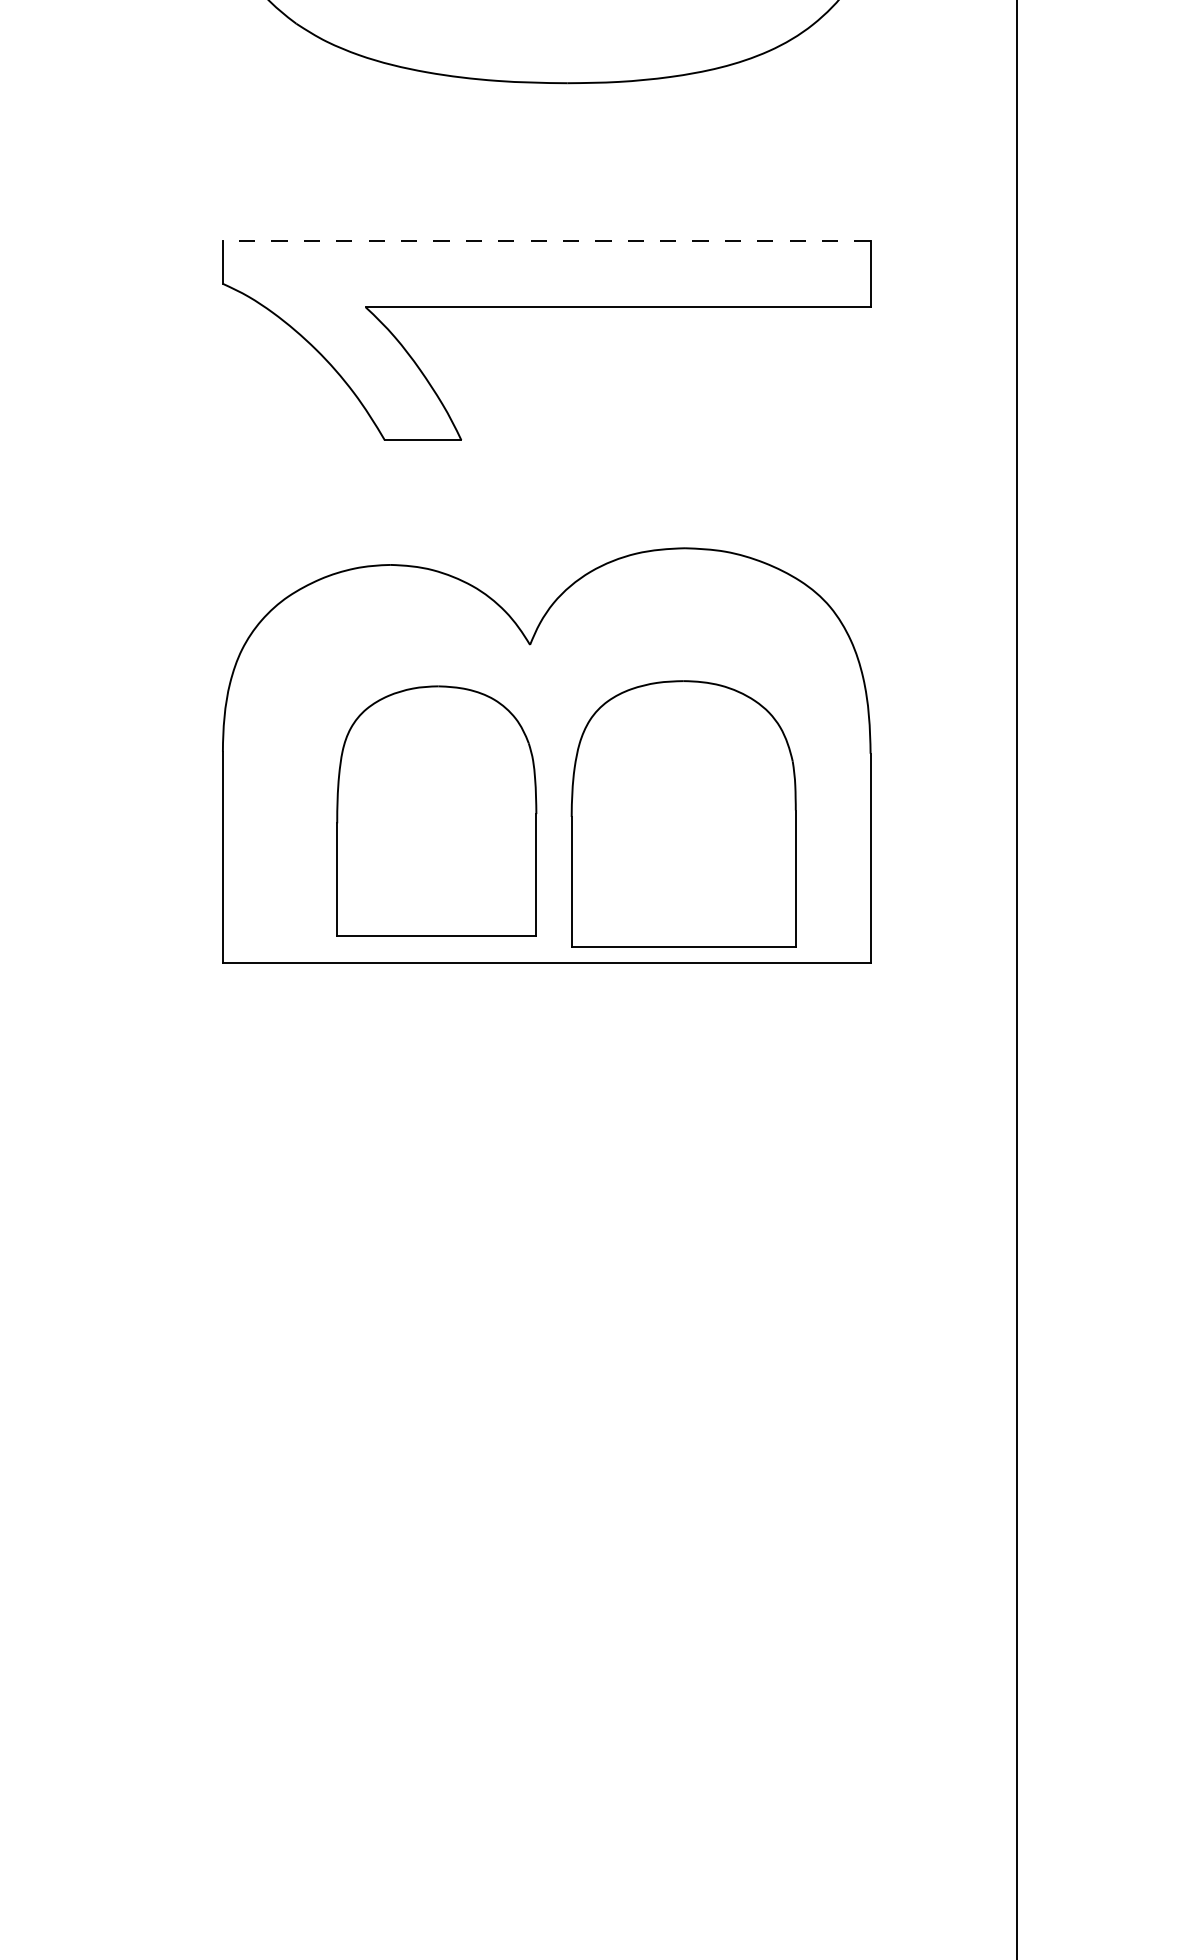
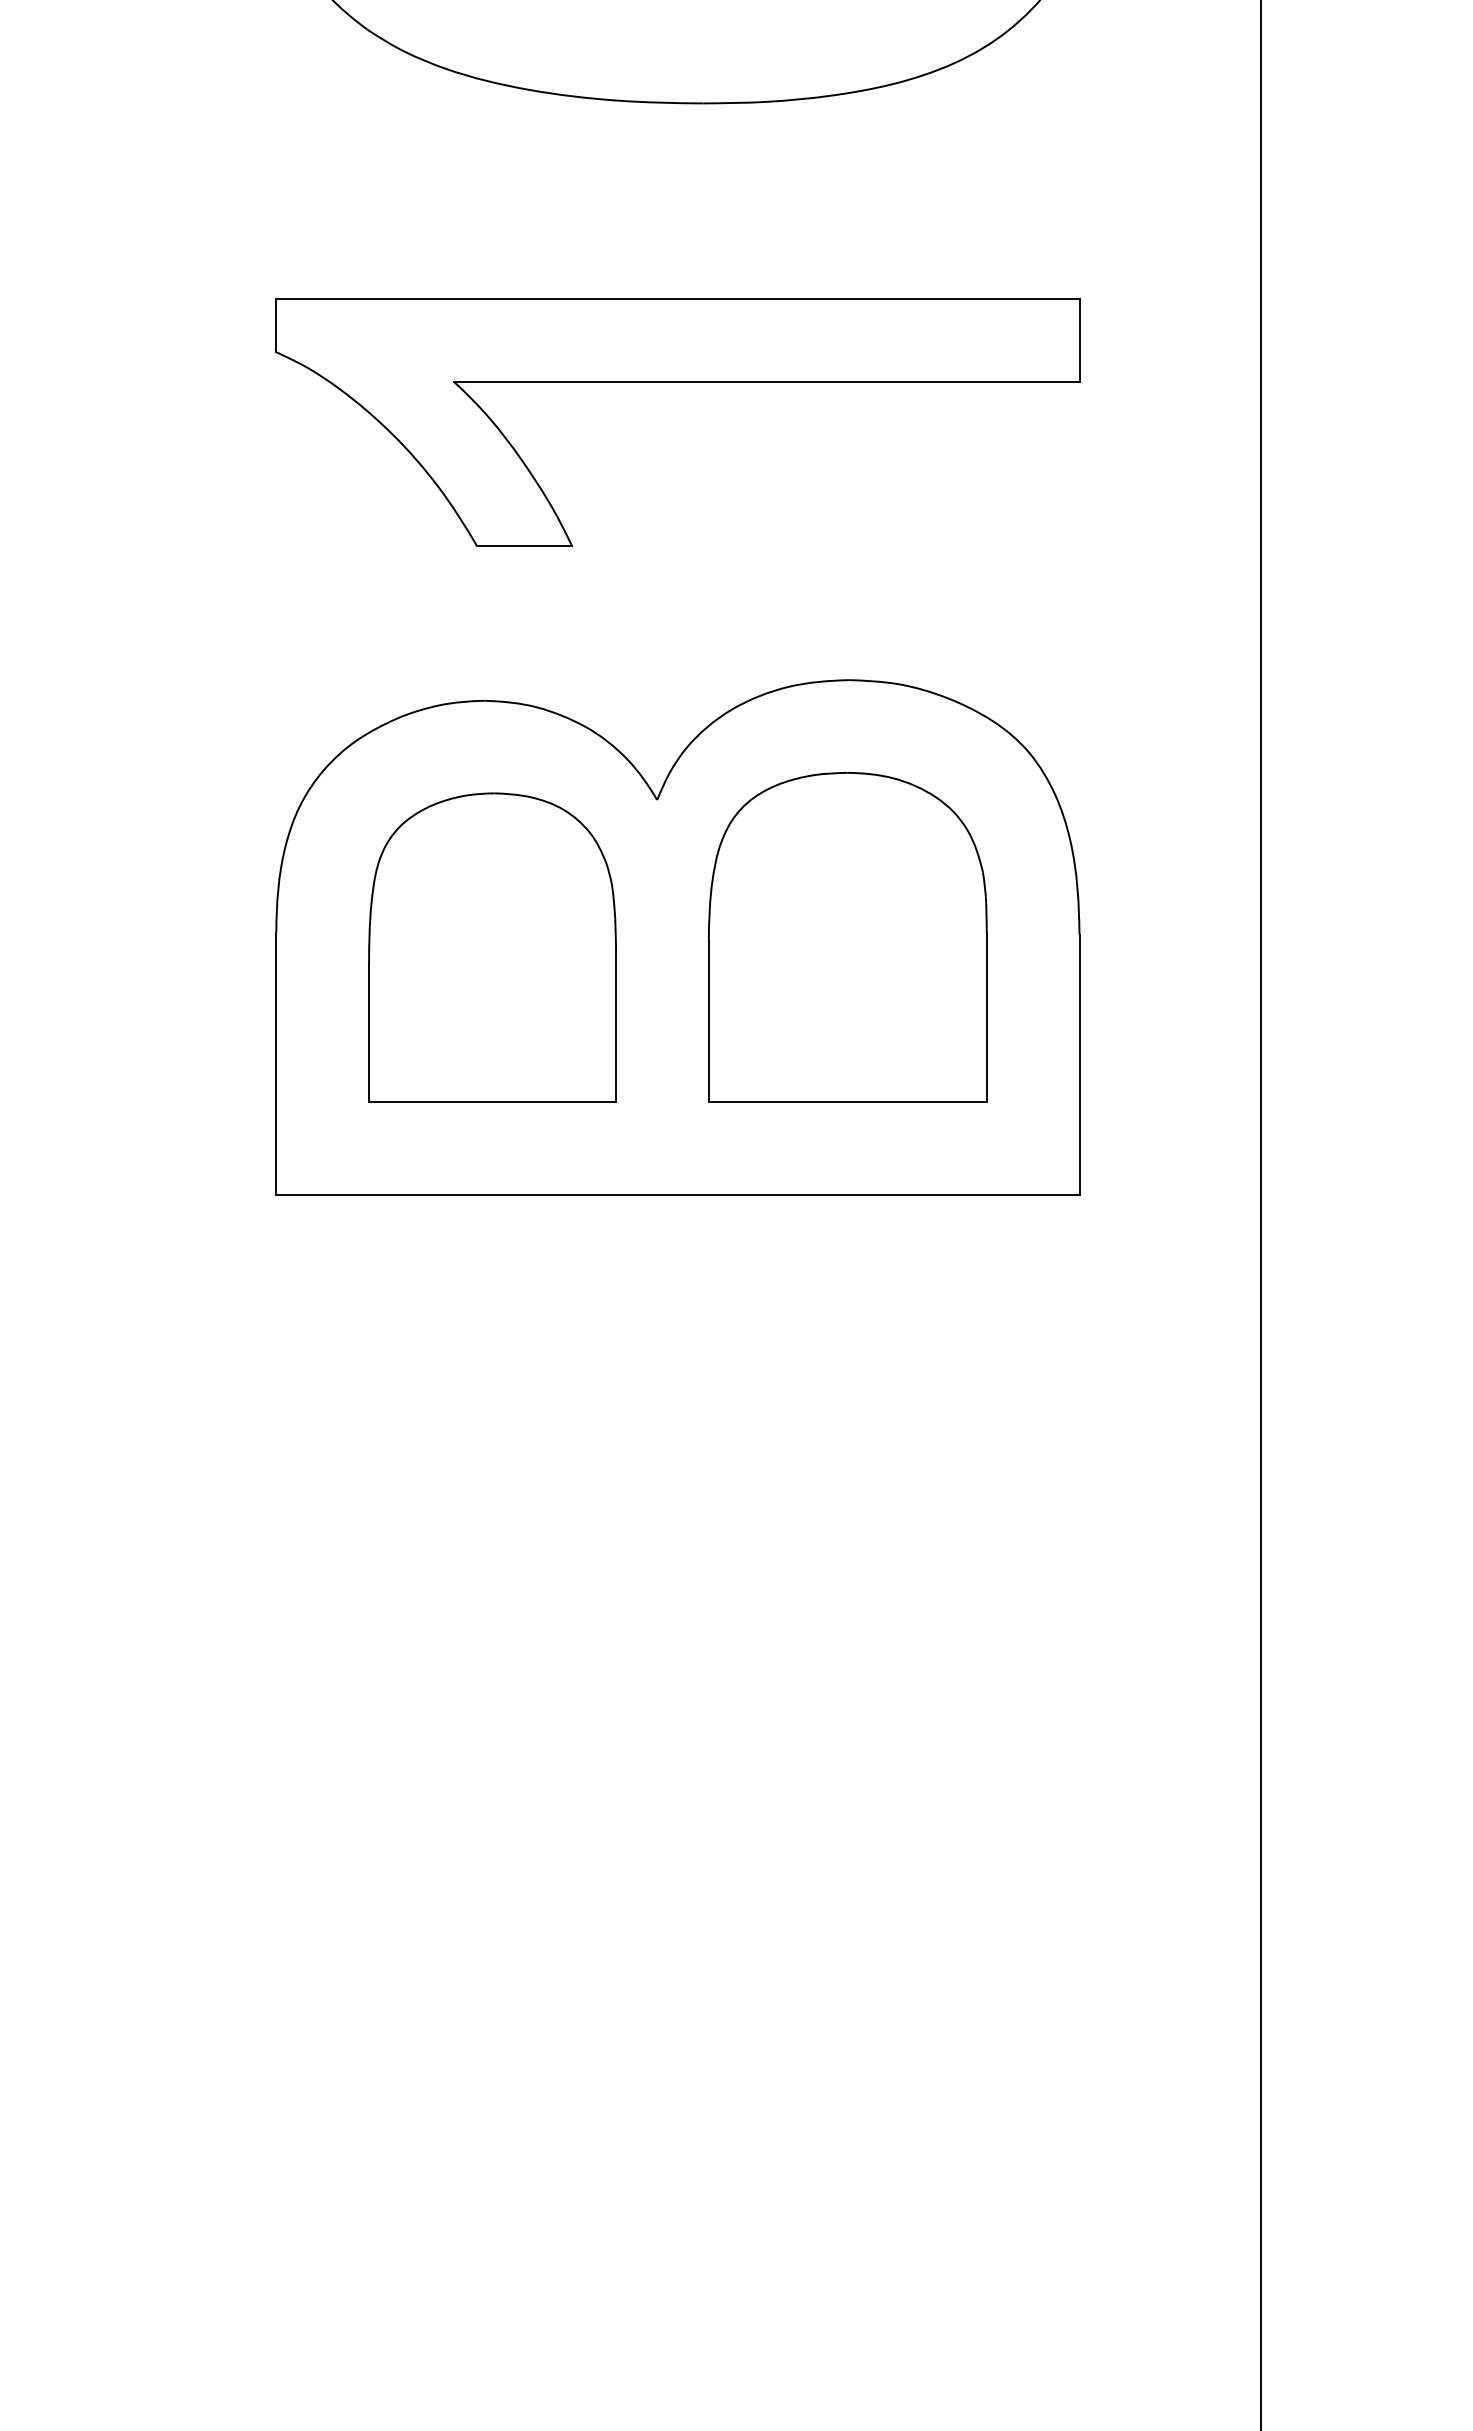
line: (546, 241) -> (677, 299), dashed -> solid
part: (436, 810) -> (492, 947), moved
part: (683, 813) -> (847, 937), moved

